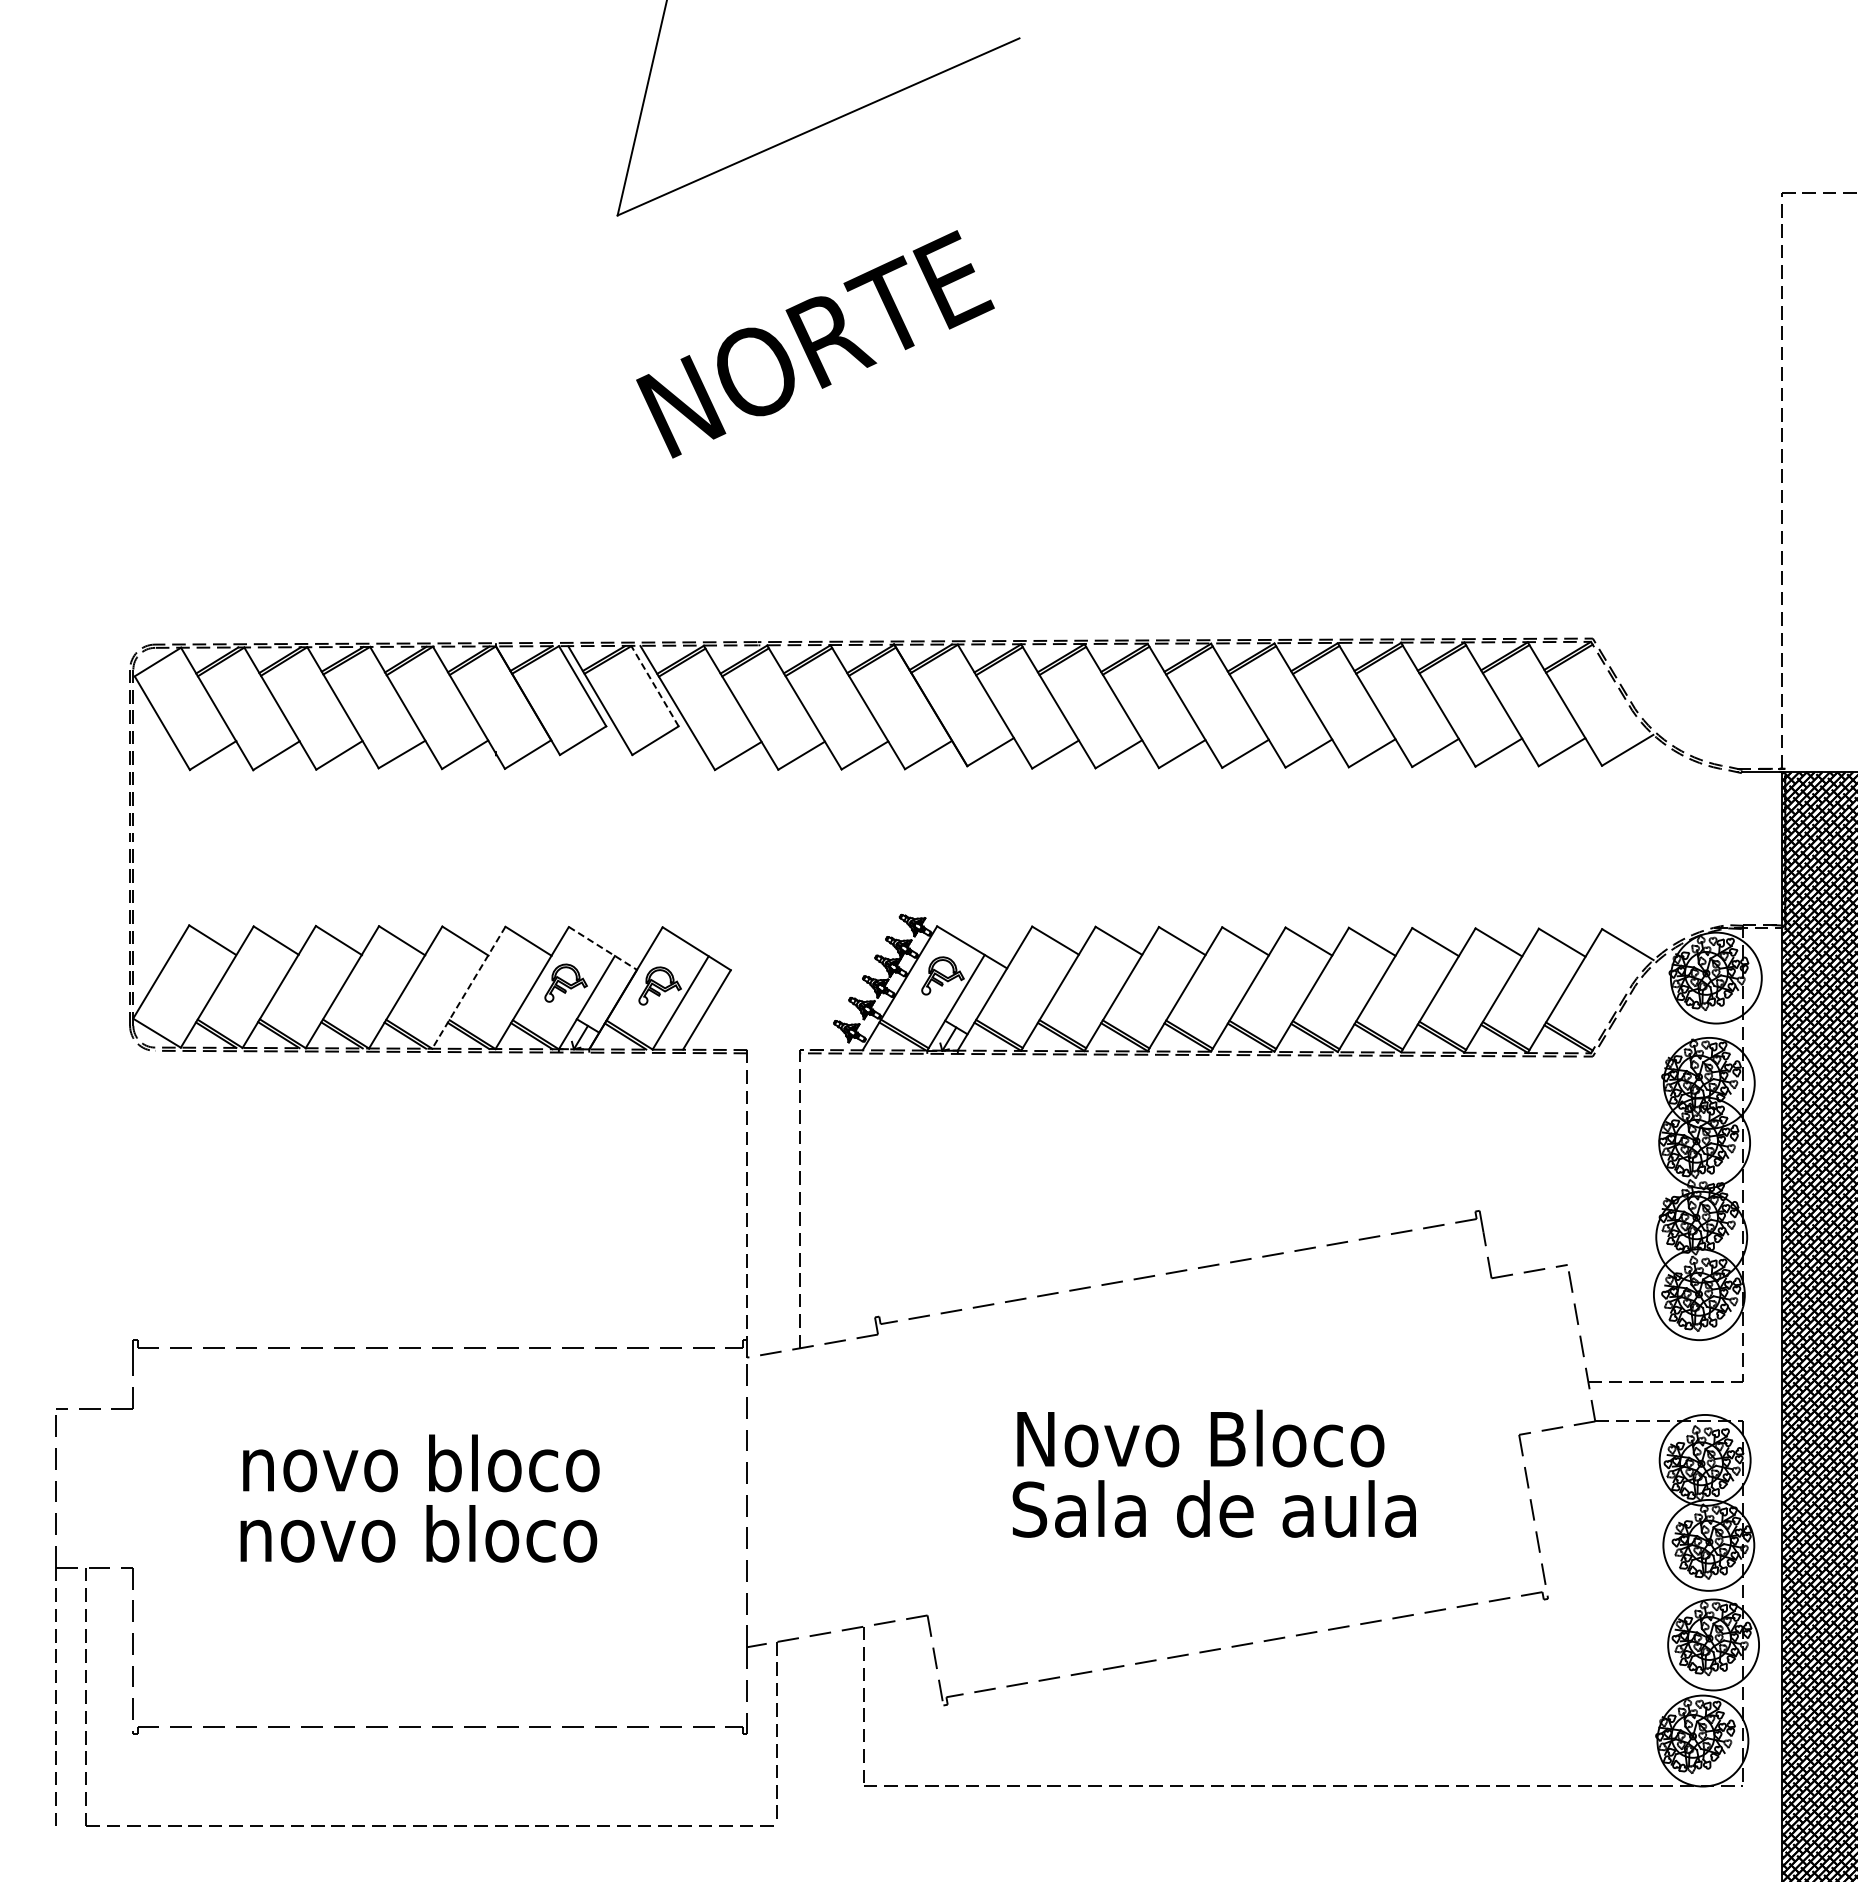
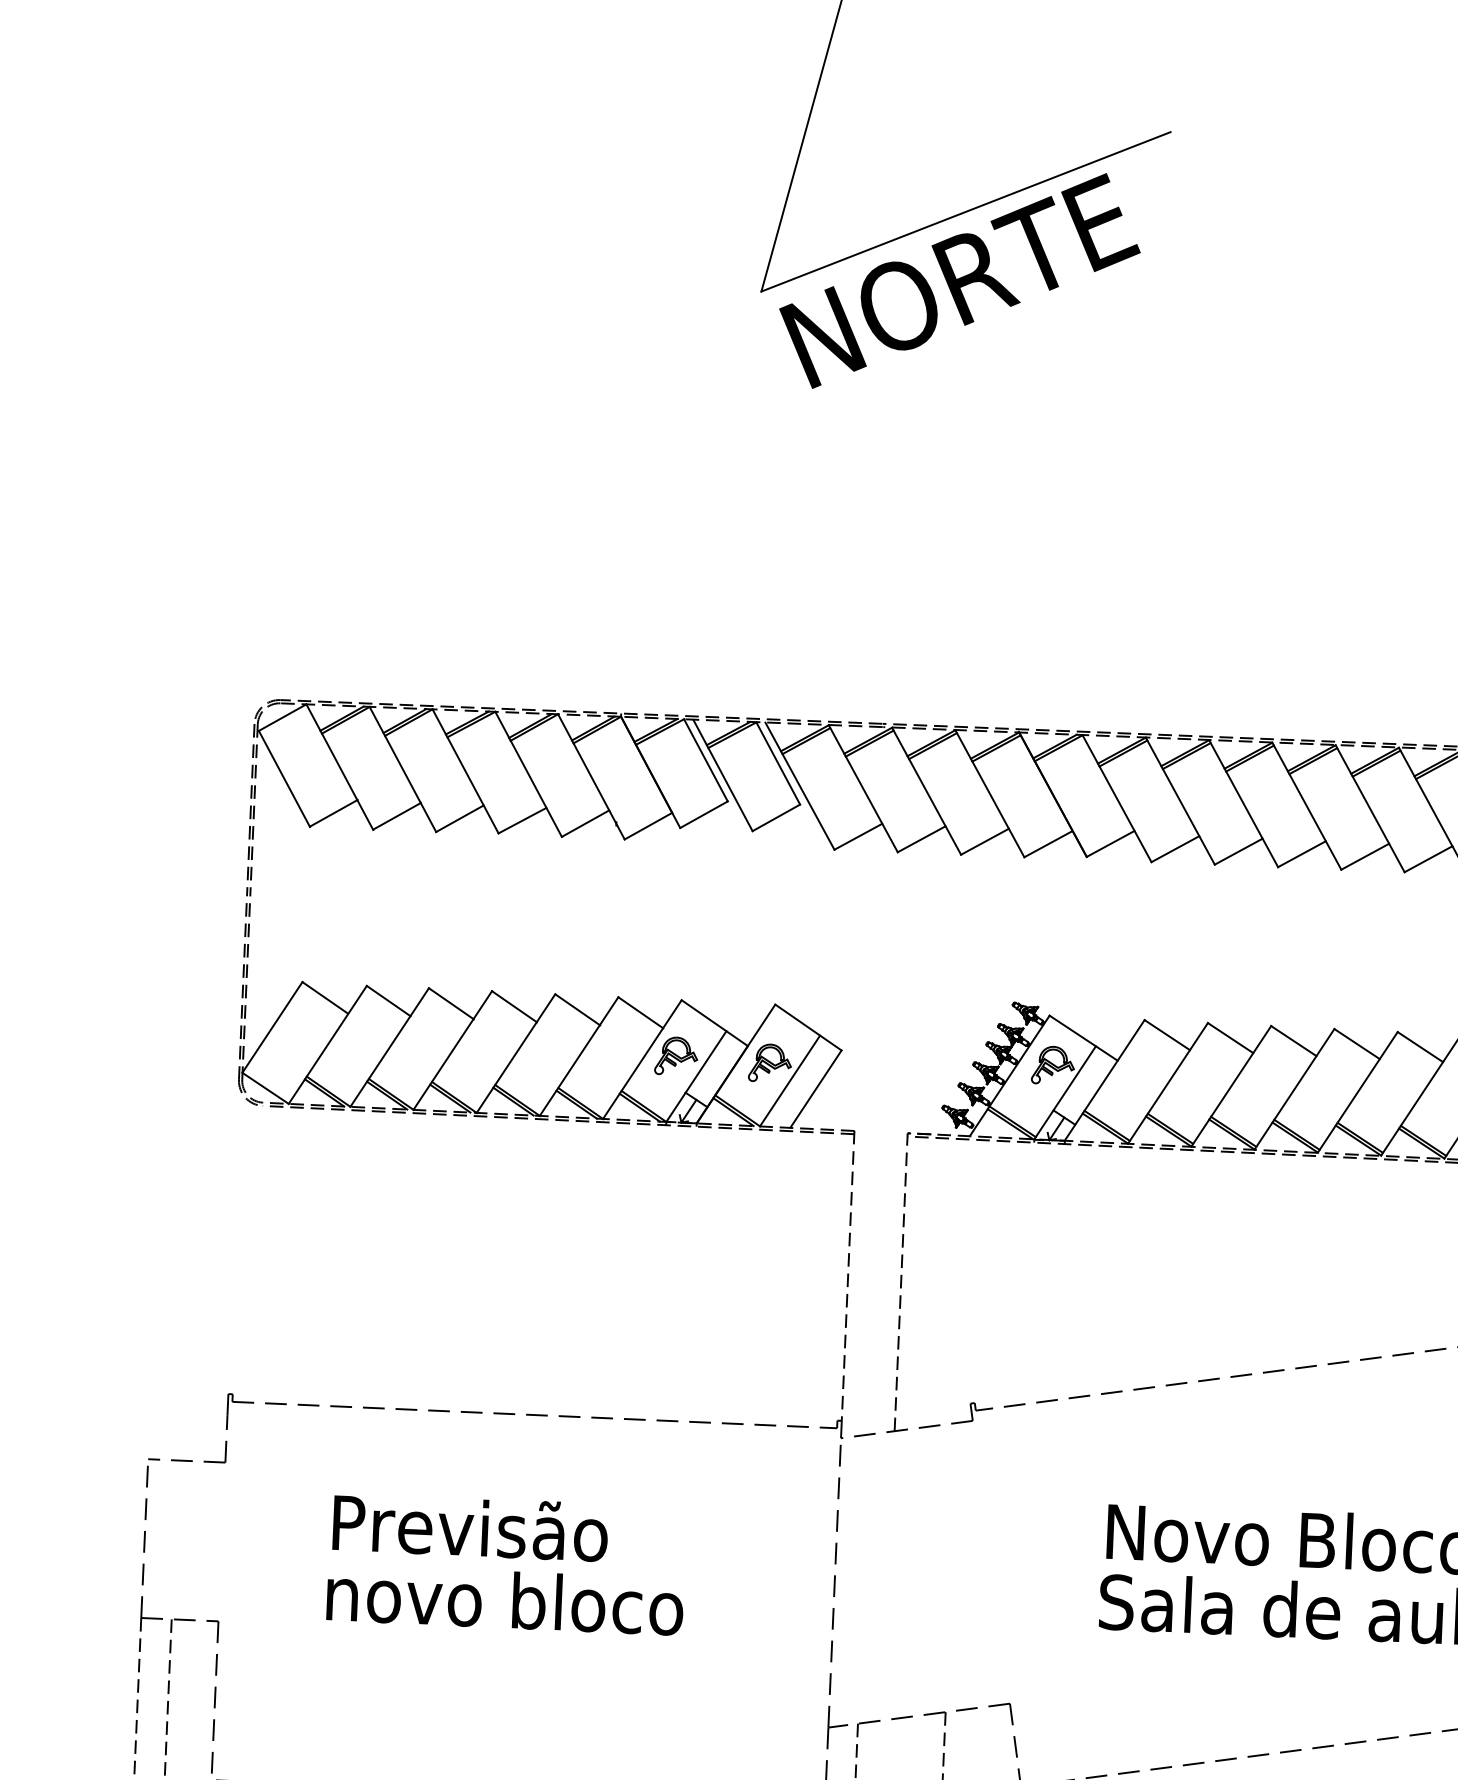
text: (815, 344) -> (959, 281), moved
line: (655, 686) -> (778, 763), dashed -> solid
line: (603, 948) -> (715, 1023), dashed -> solid
line: (468, 988) -> (578, 1057), dashed -> solid
text: (421, 1462) -> (511, 1528), novo bloco -> Previsão

